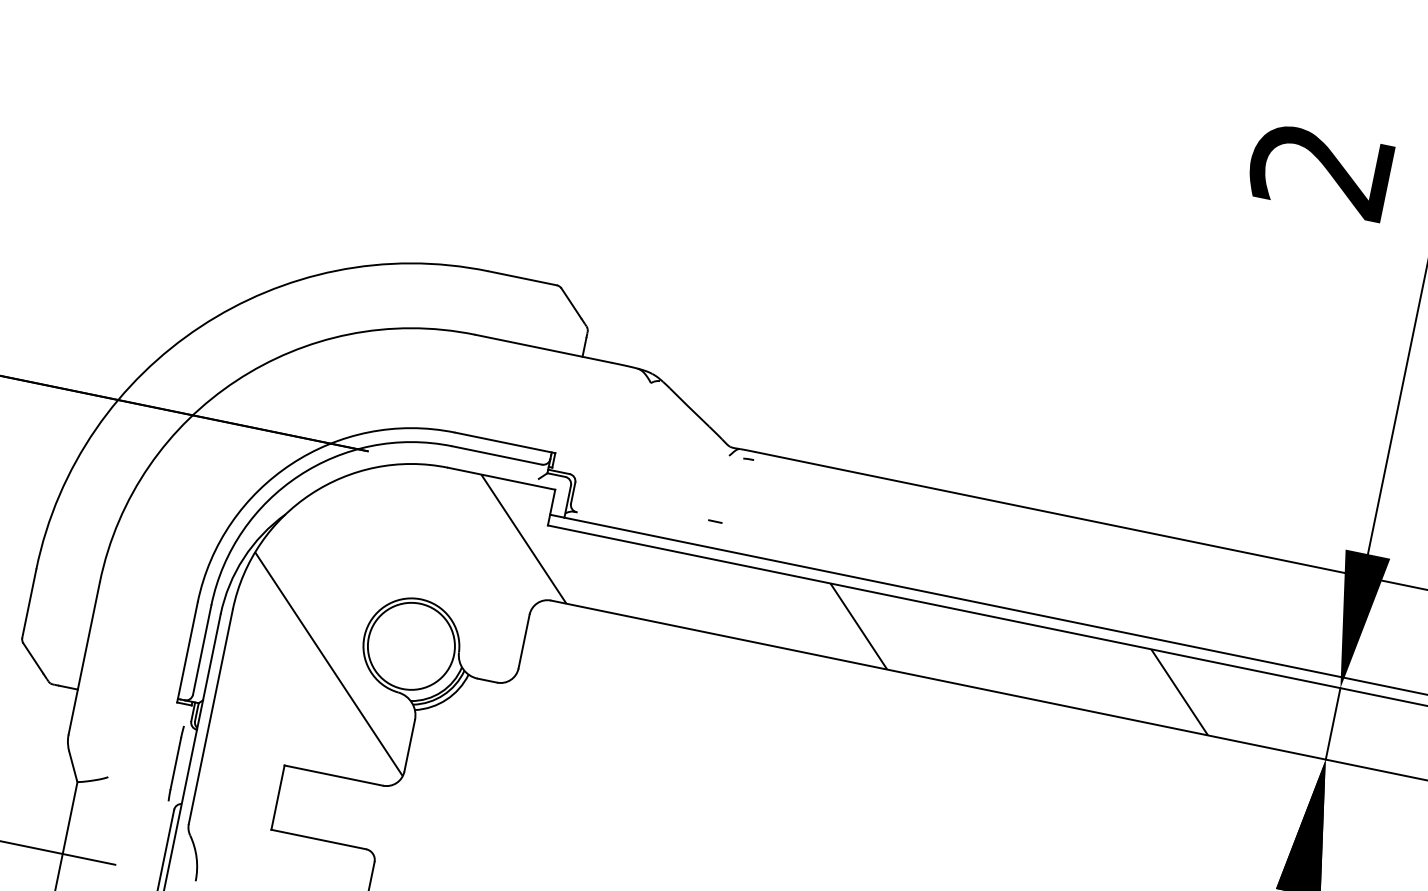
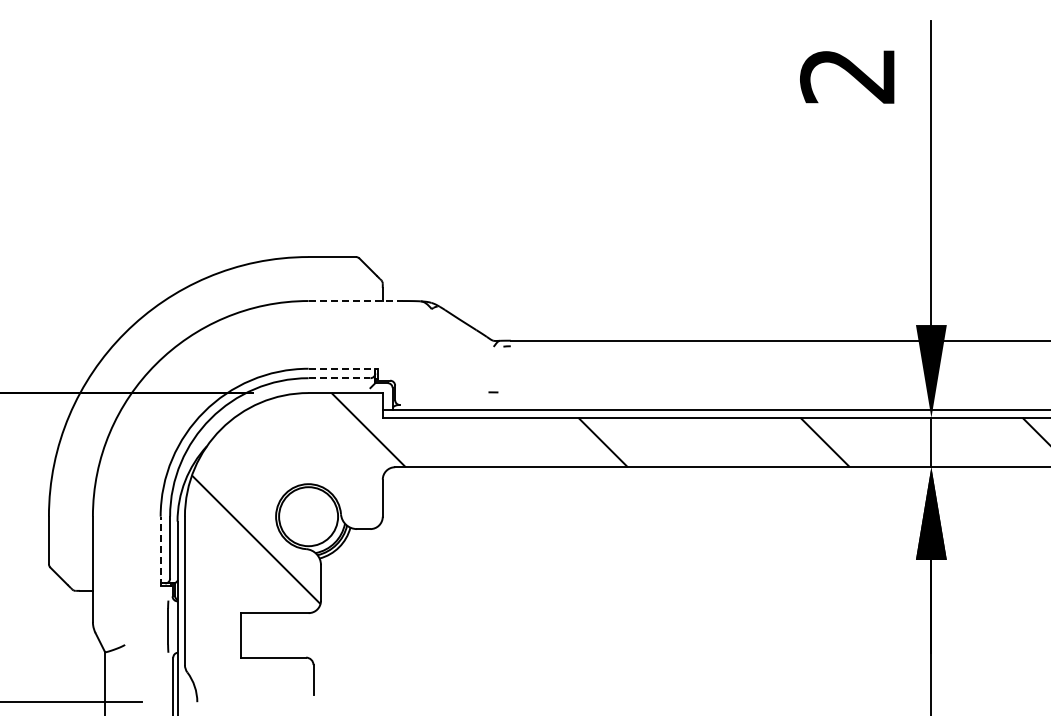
line: (544, 349) -> (356, 301), solid -> dashed
line: (505, 442) -> (343, 368), solid -> dashed
line: (497, 455) -> (339, 378), solid -> dashed
line: (187, 652) -> (160, 551), solid -> dashed

